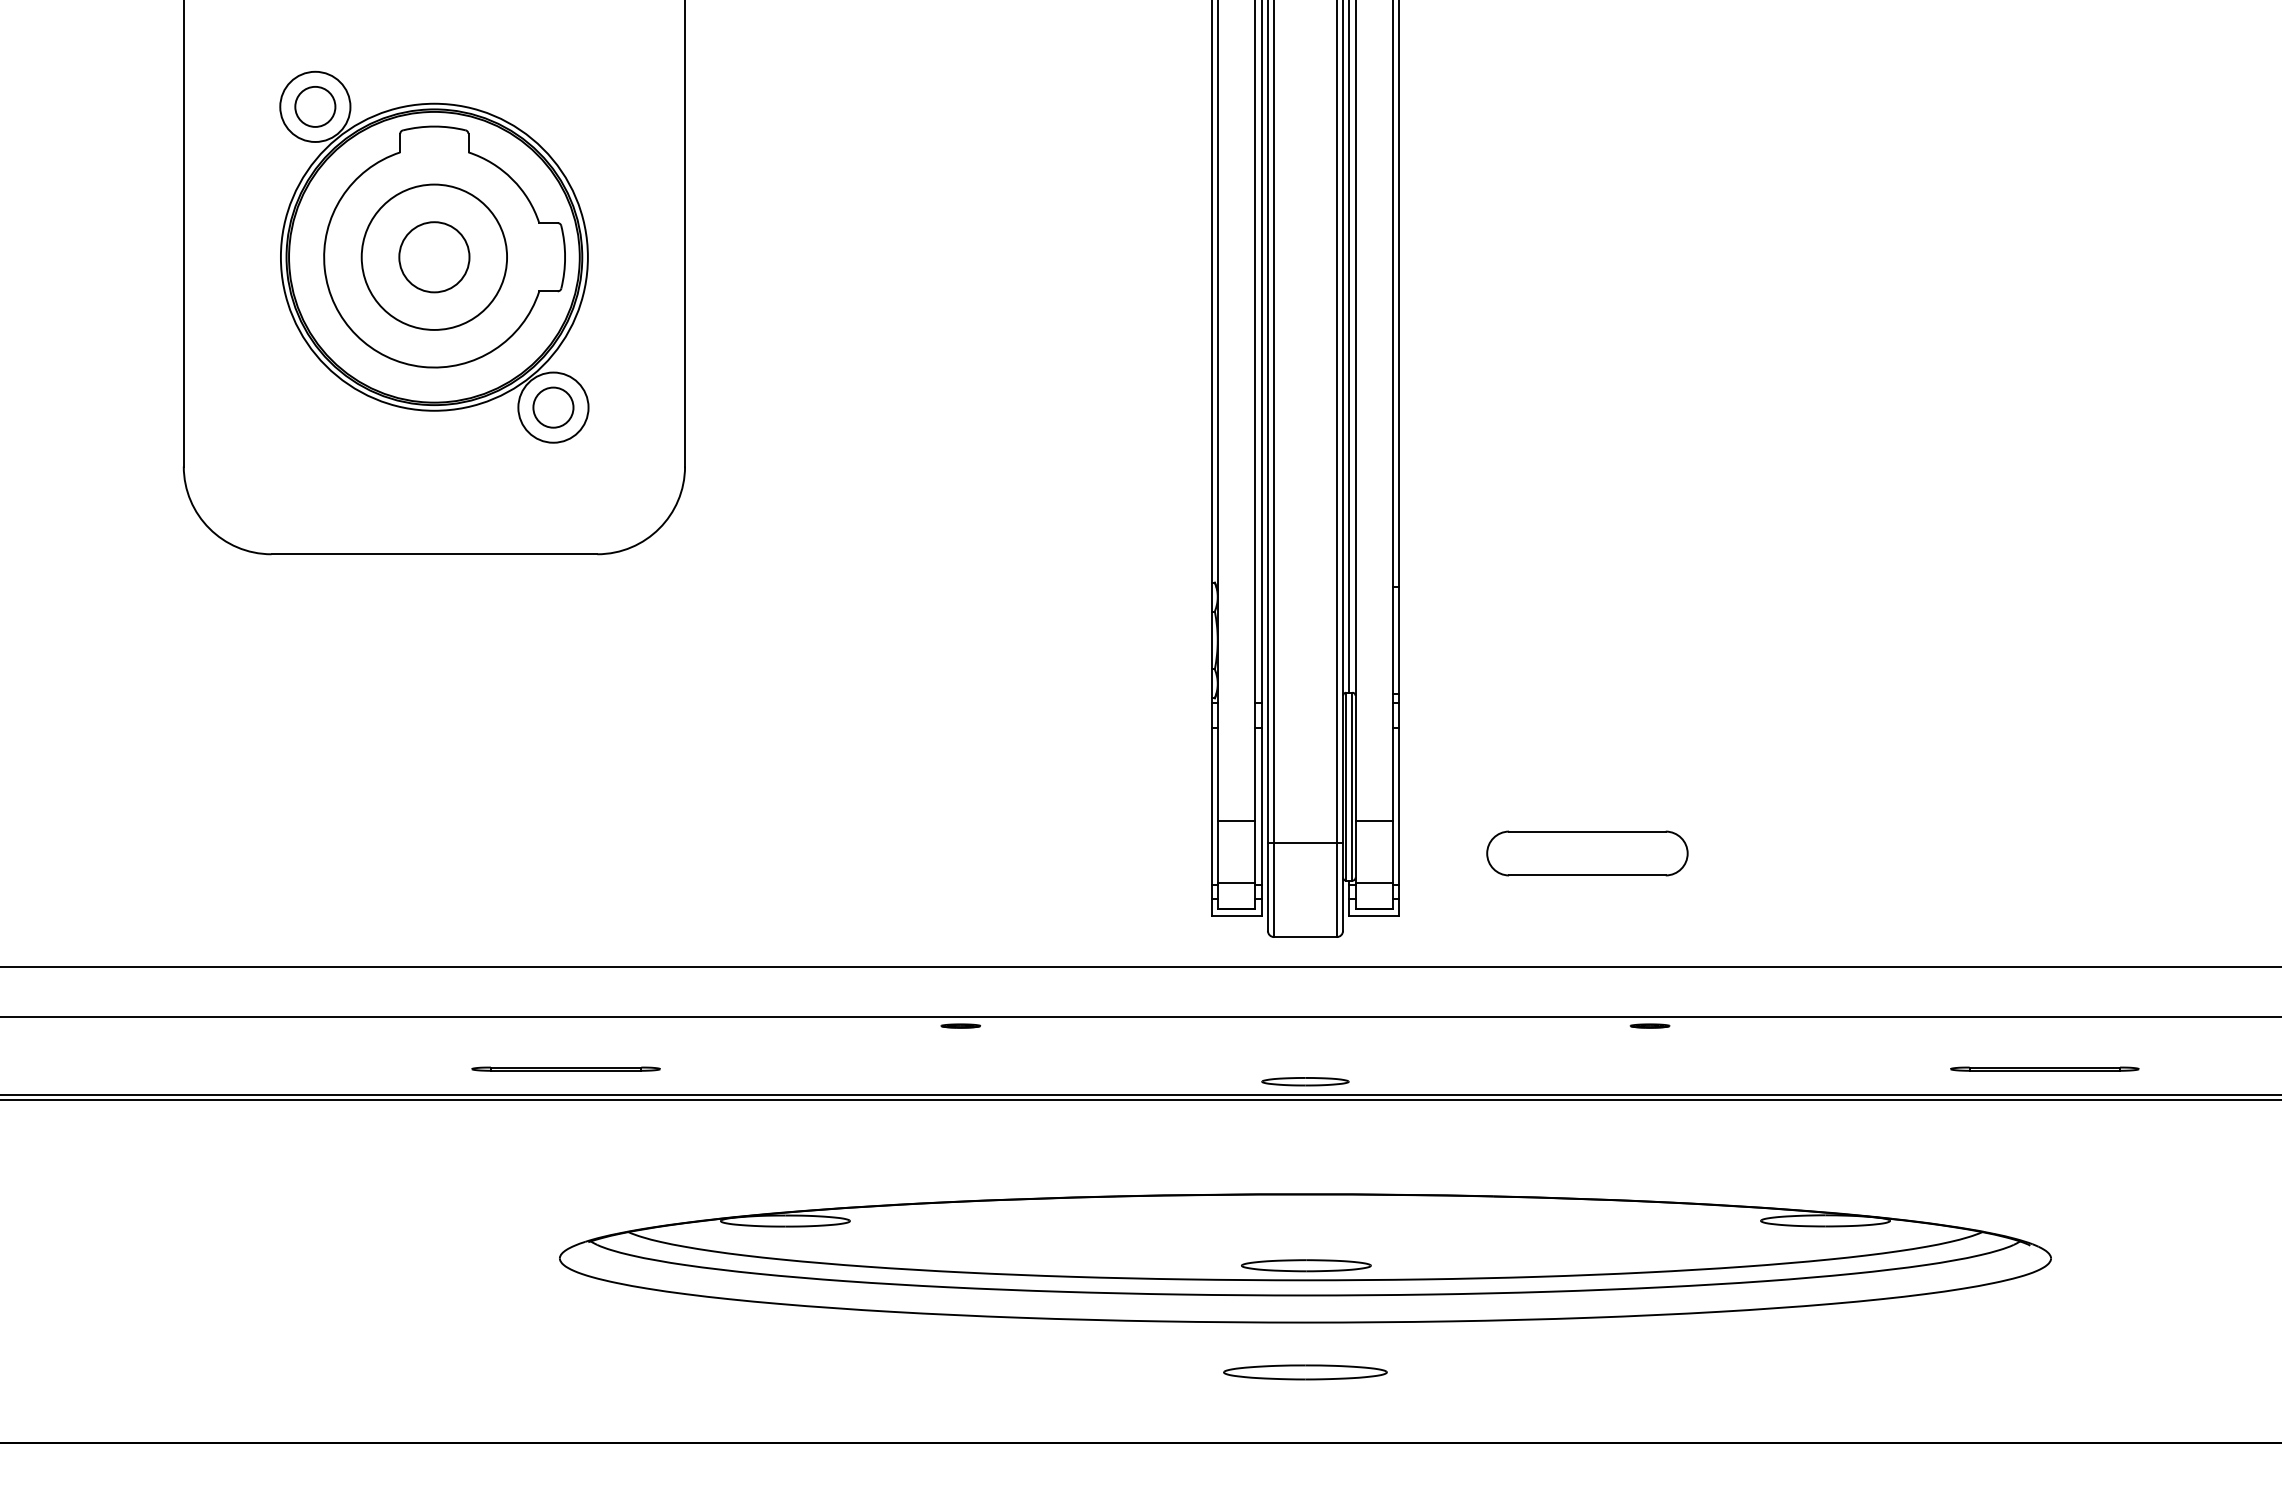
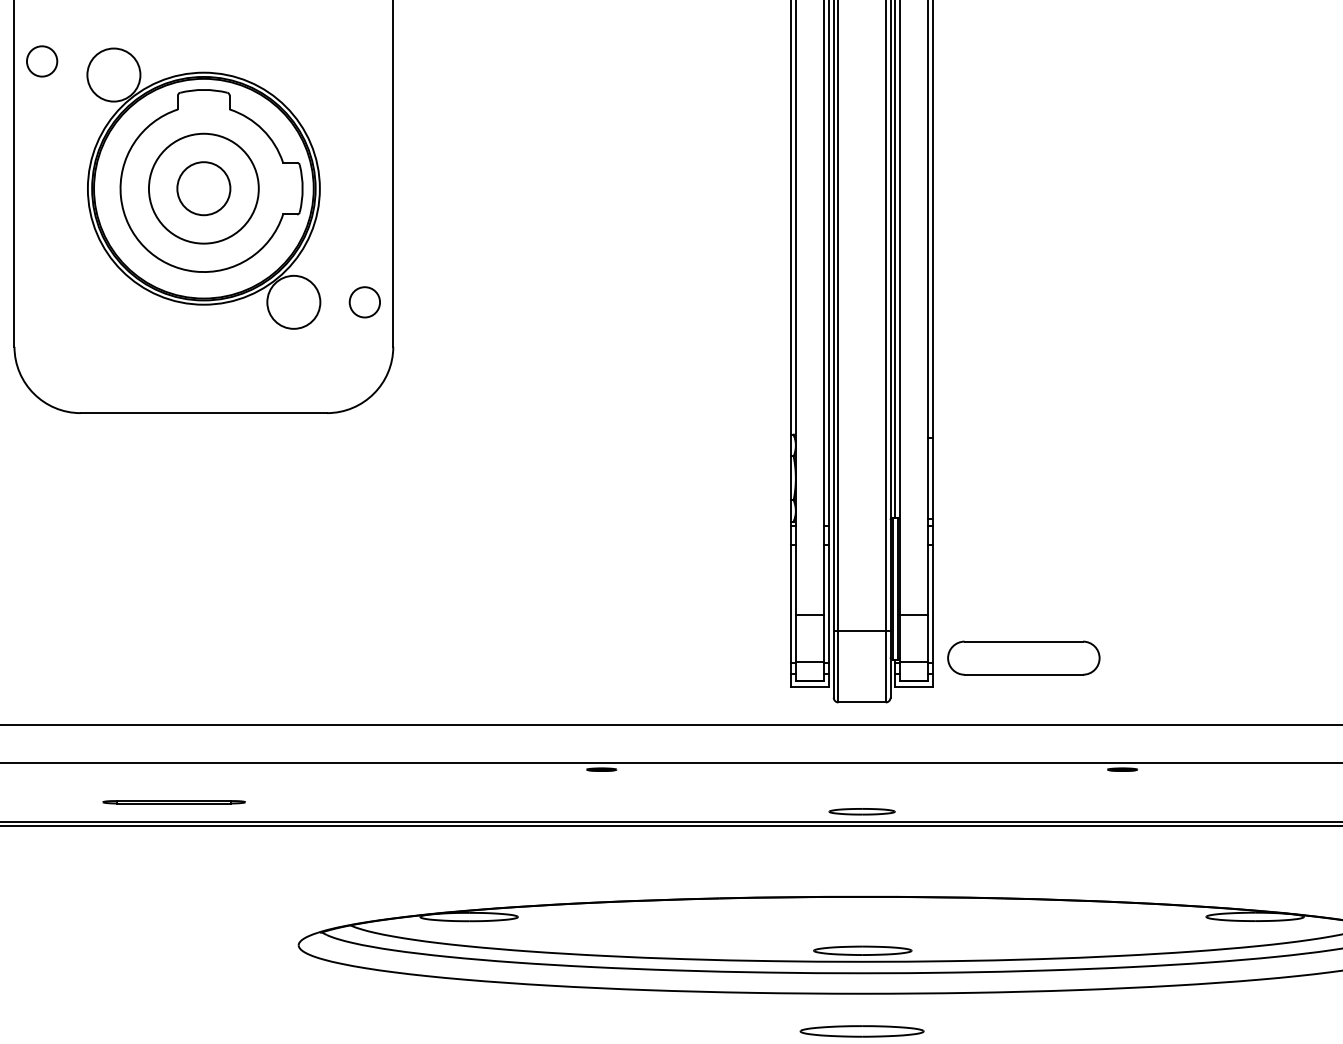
circle: (315, 106) -> (42, 61), moved
circle: (553, 407) -> (364, 302), moved
part: (1587, 853) -> (1023, 658), moved
part: (565, 1068) -> (173, 801), moved

